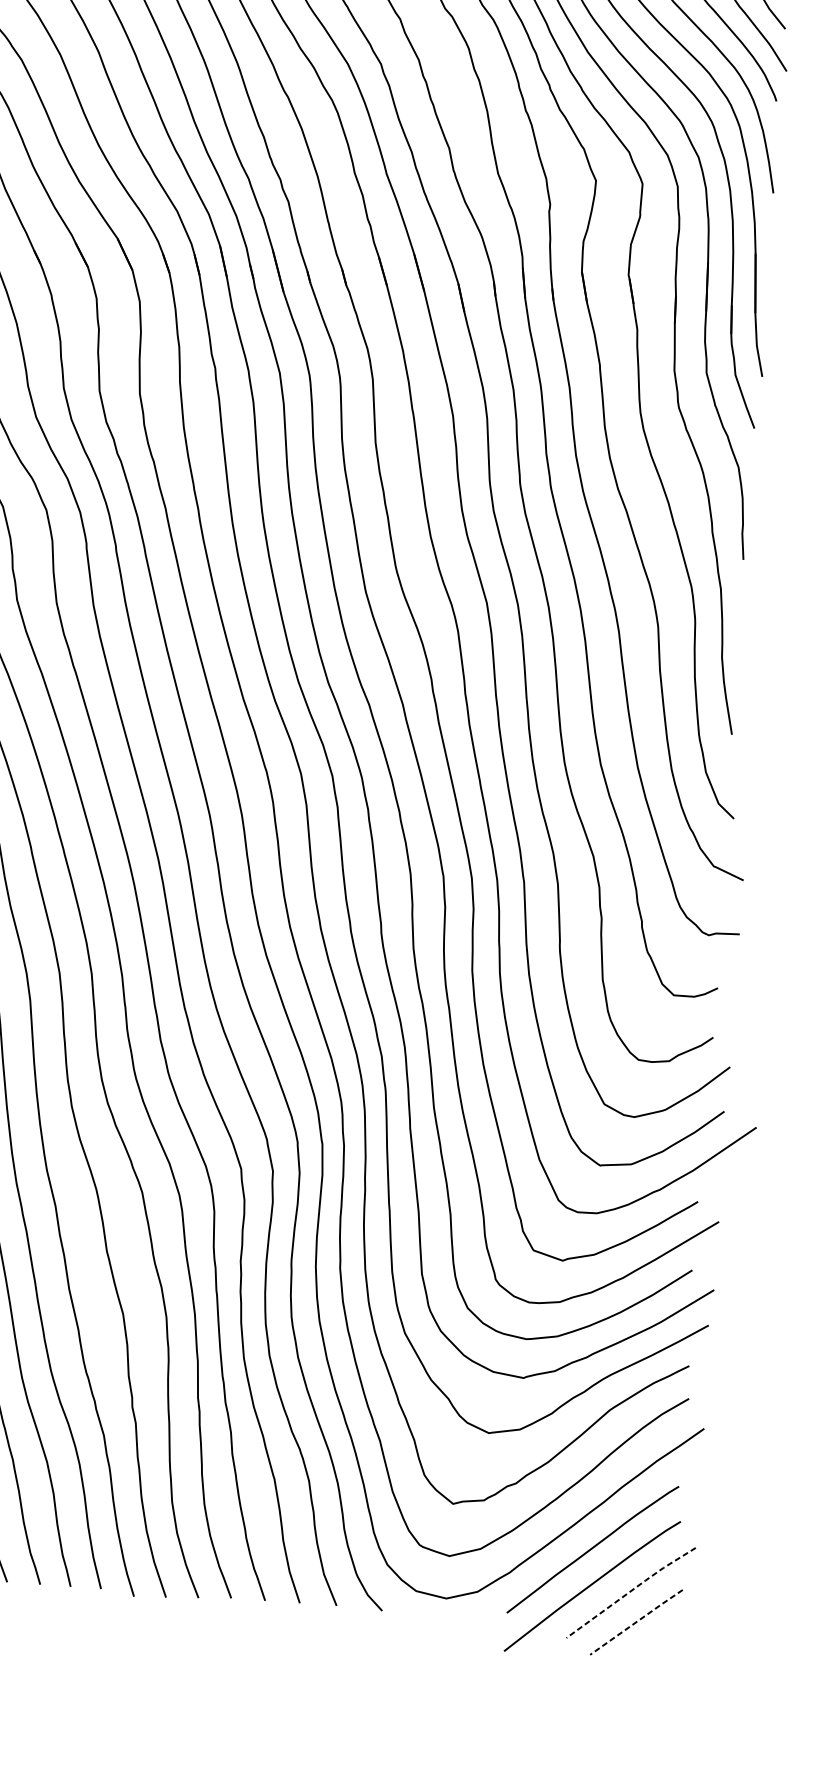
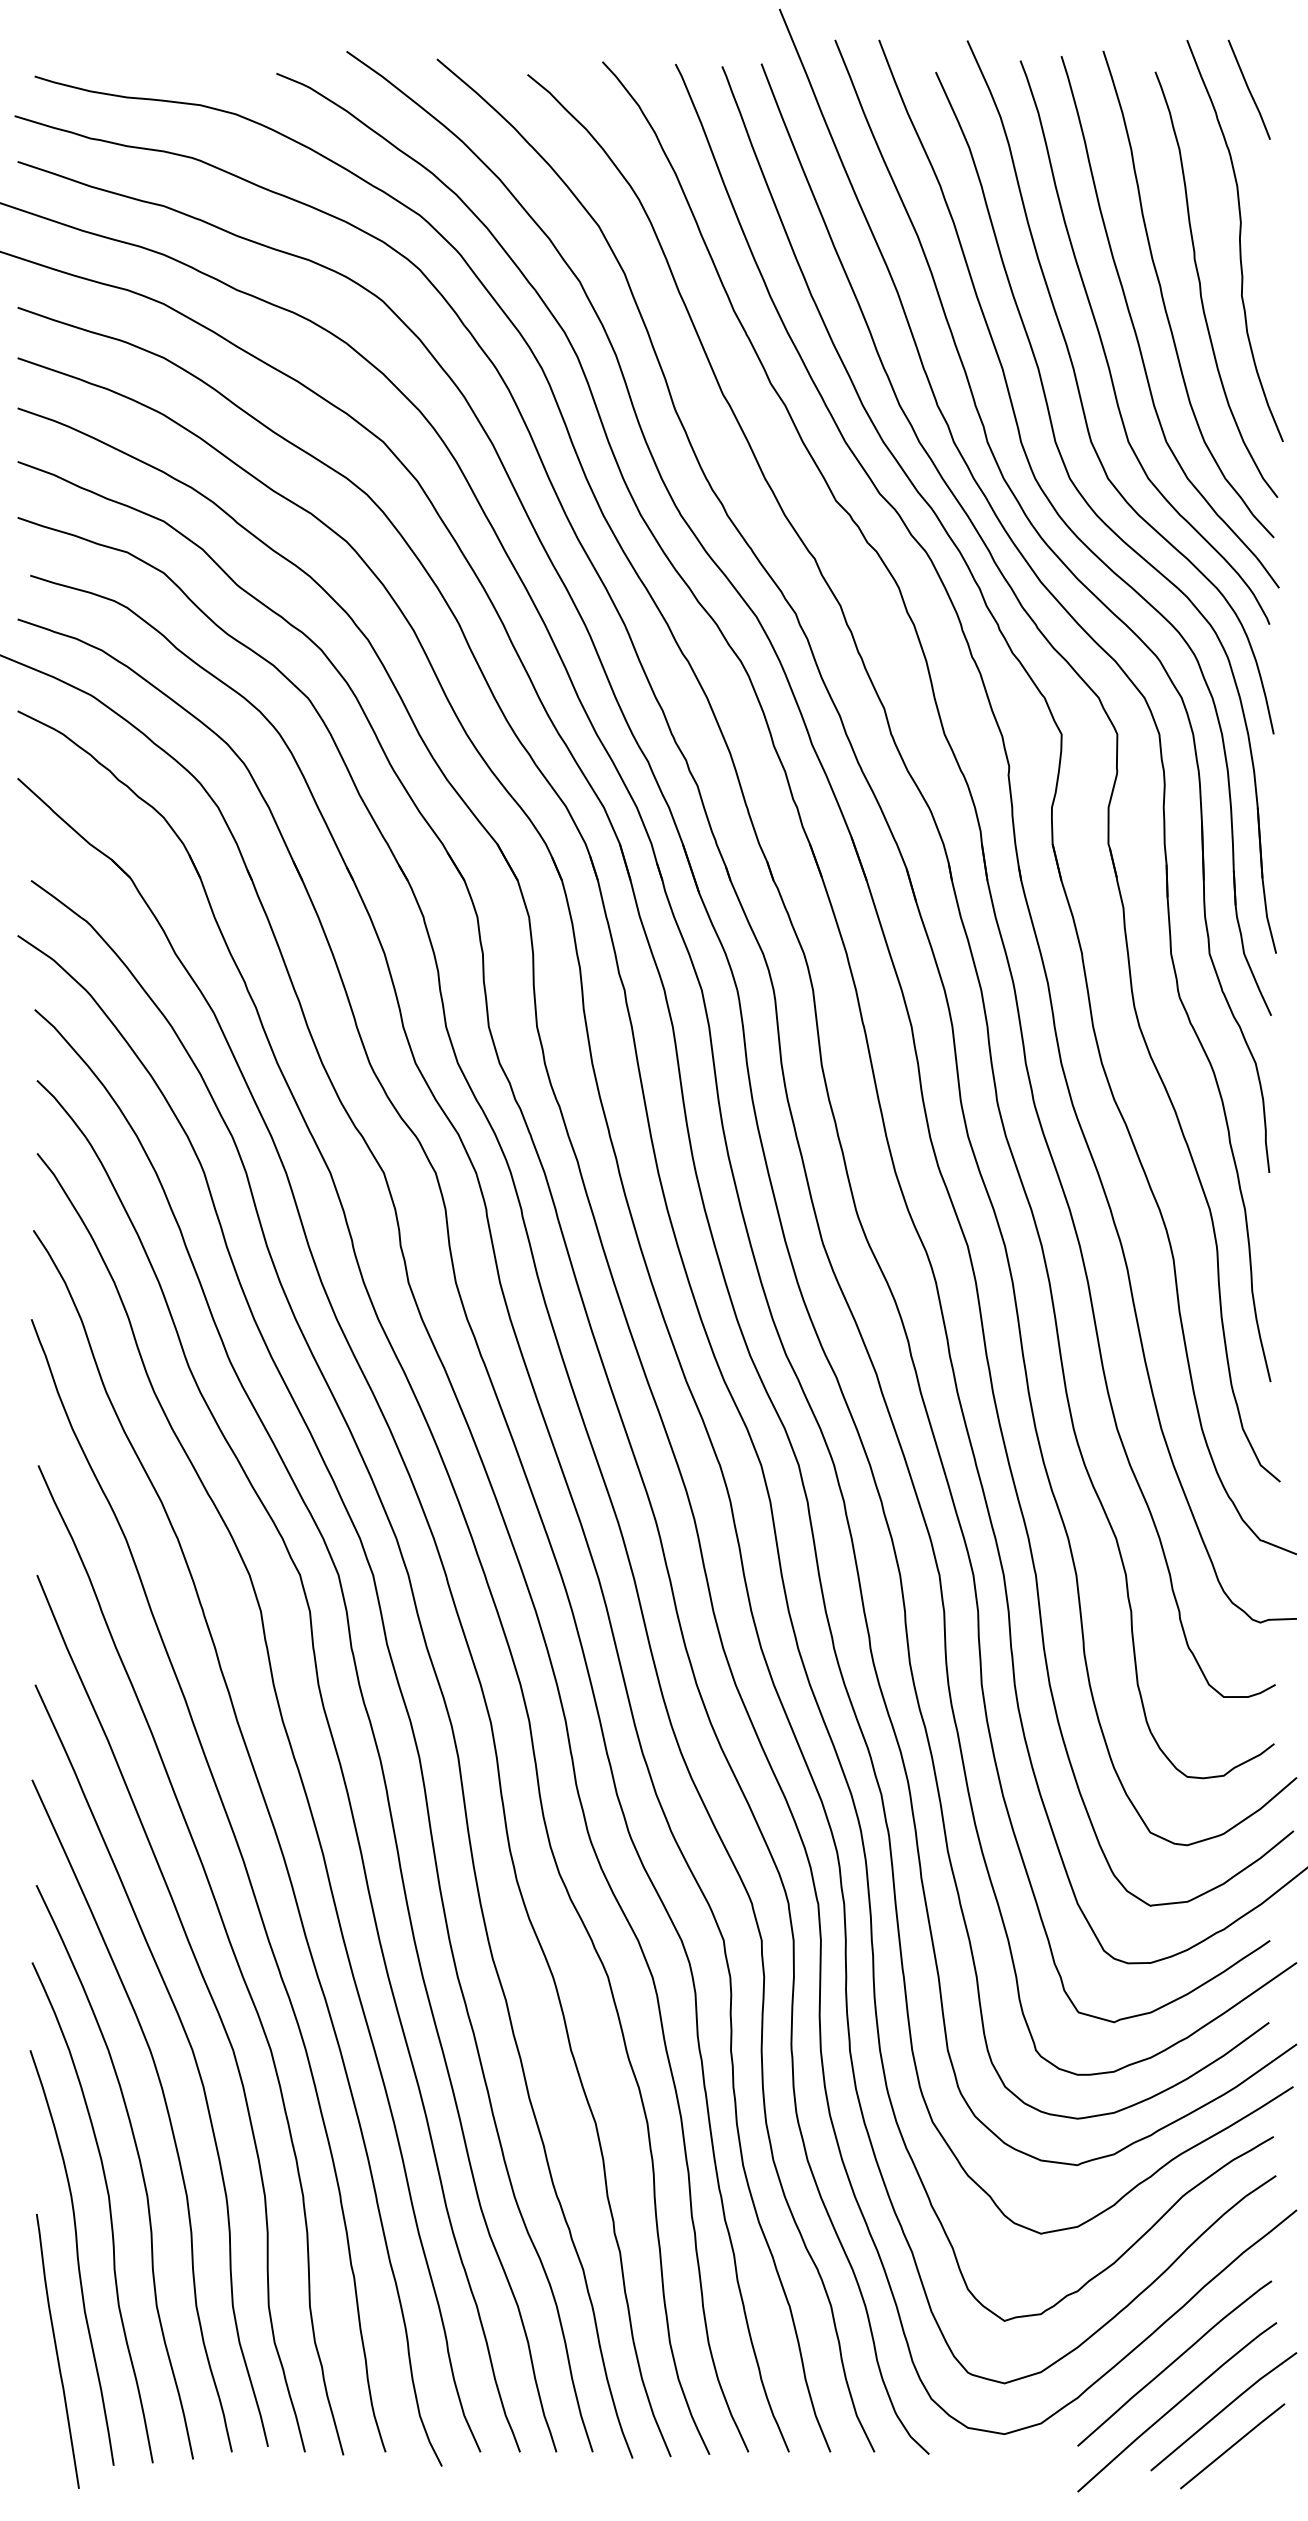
line: (631, 1591) -> (1224, 2409), dashed -> solid
line: (636, 1622) -> (1232, 2446), dashed -> solid

